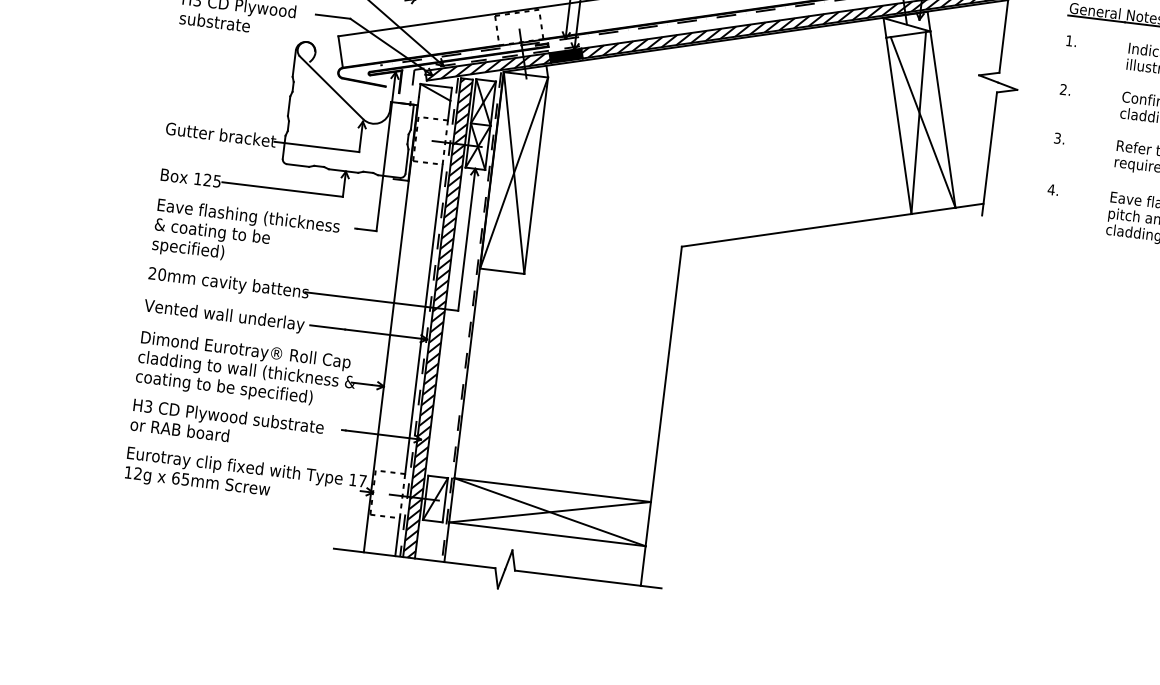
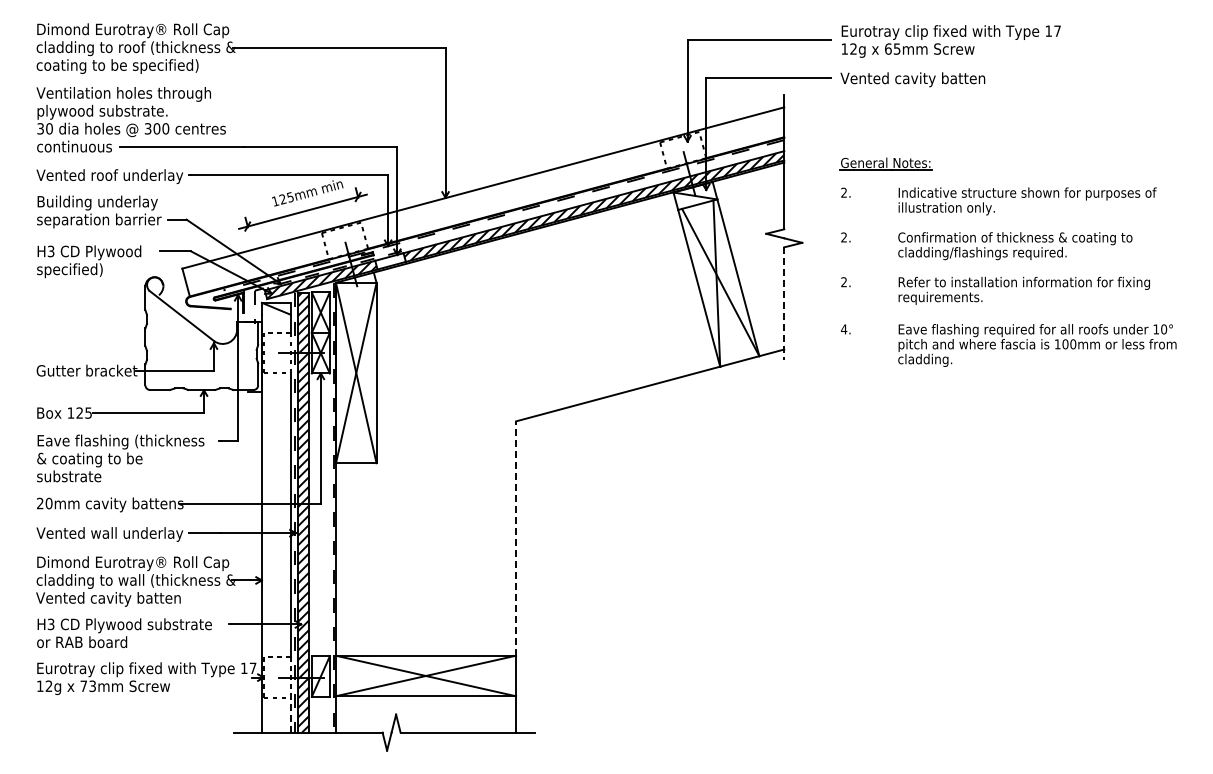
text: (219, 23) -> (73, 270), substrate -> specified)
text: (1068, 40) -> (843, 192), 1. -> 2.
fill: (566, 55) -> (390, 261), removed
text: (1056, 138) -> (843, 282), 3. -> 2.
line: (989, 154) -> (784, 304), solid -> dashed
text: (192, 249) -> (73, 477), specified) -> substrate
line: (666, 374) -> (516, 538), solid -> dashed
text: (224, 388) -> (117, 599), coating to be specified) -> Vented cavity batten
text: (180, 477) -> (87, 685), 65mm -> 73mm
line: (397, 536) -> (290, 714), solid -> dashed

